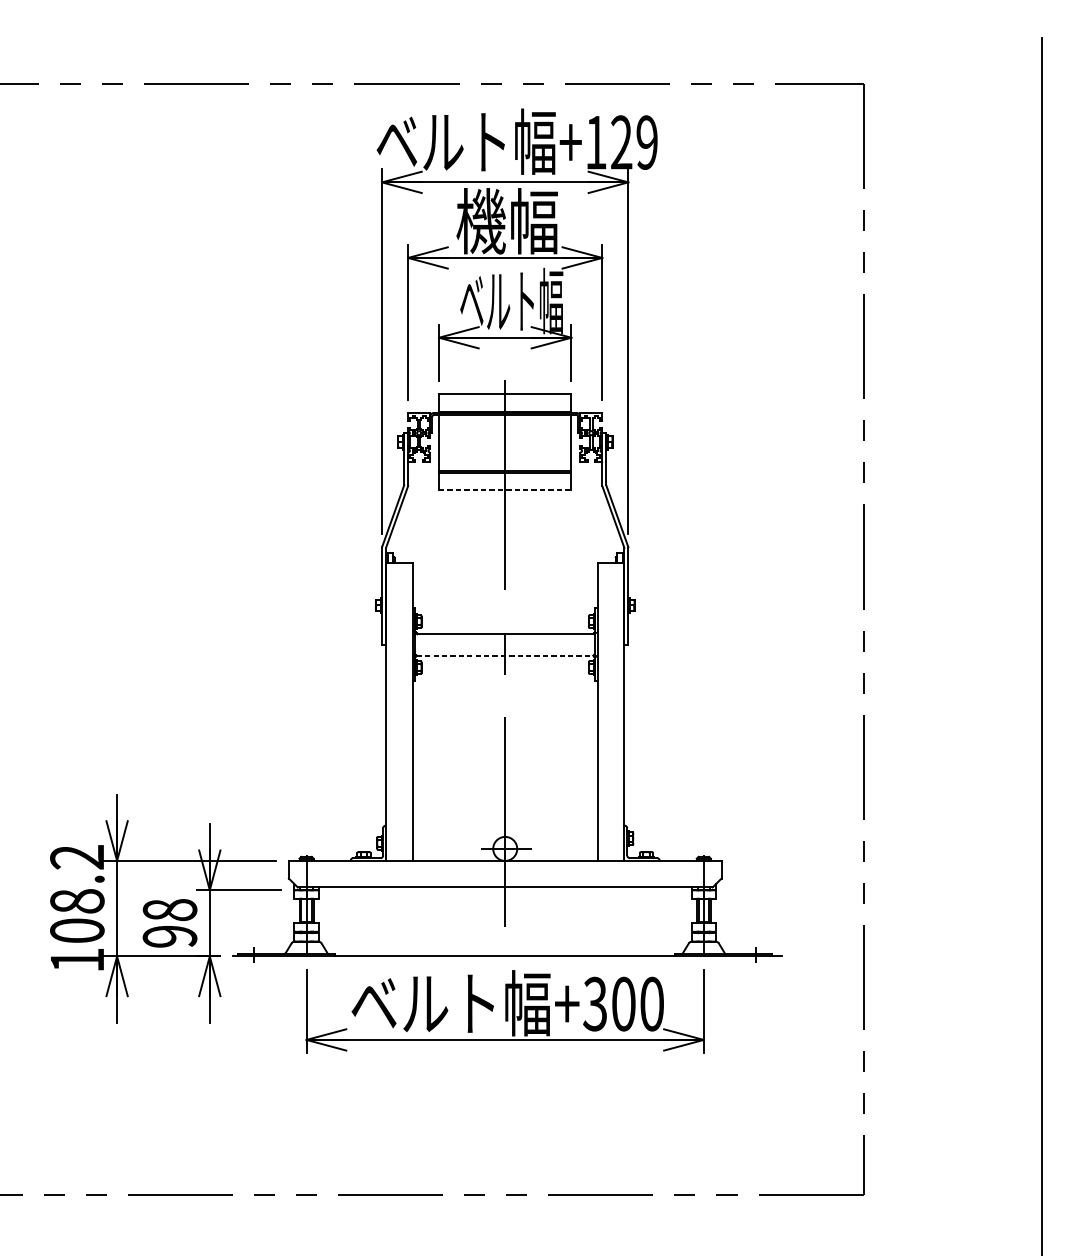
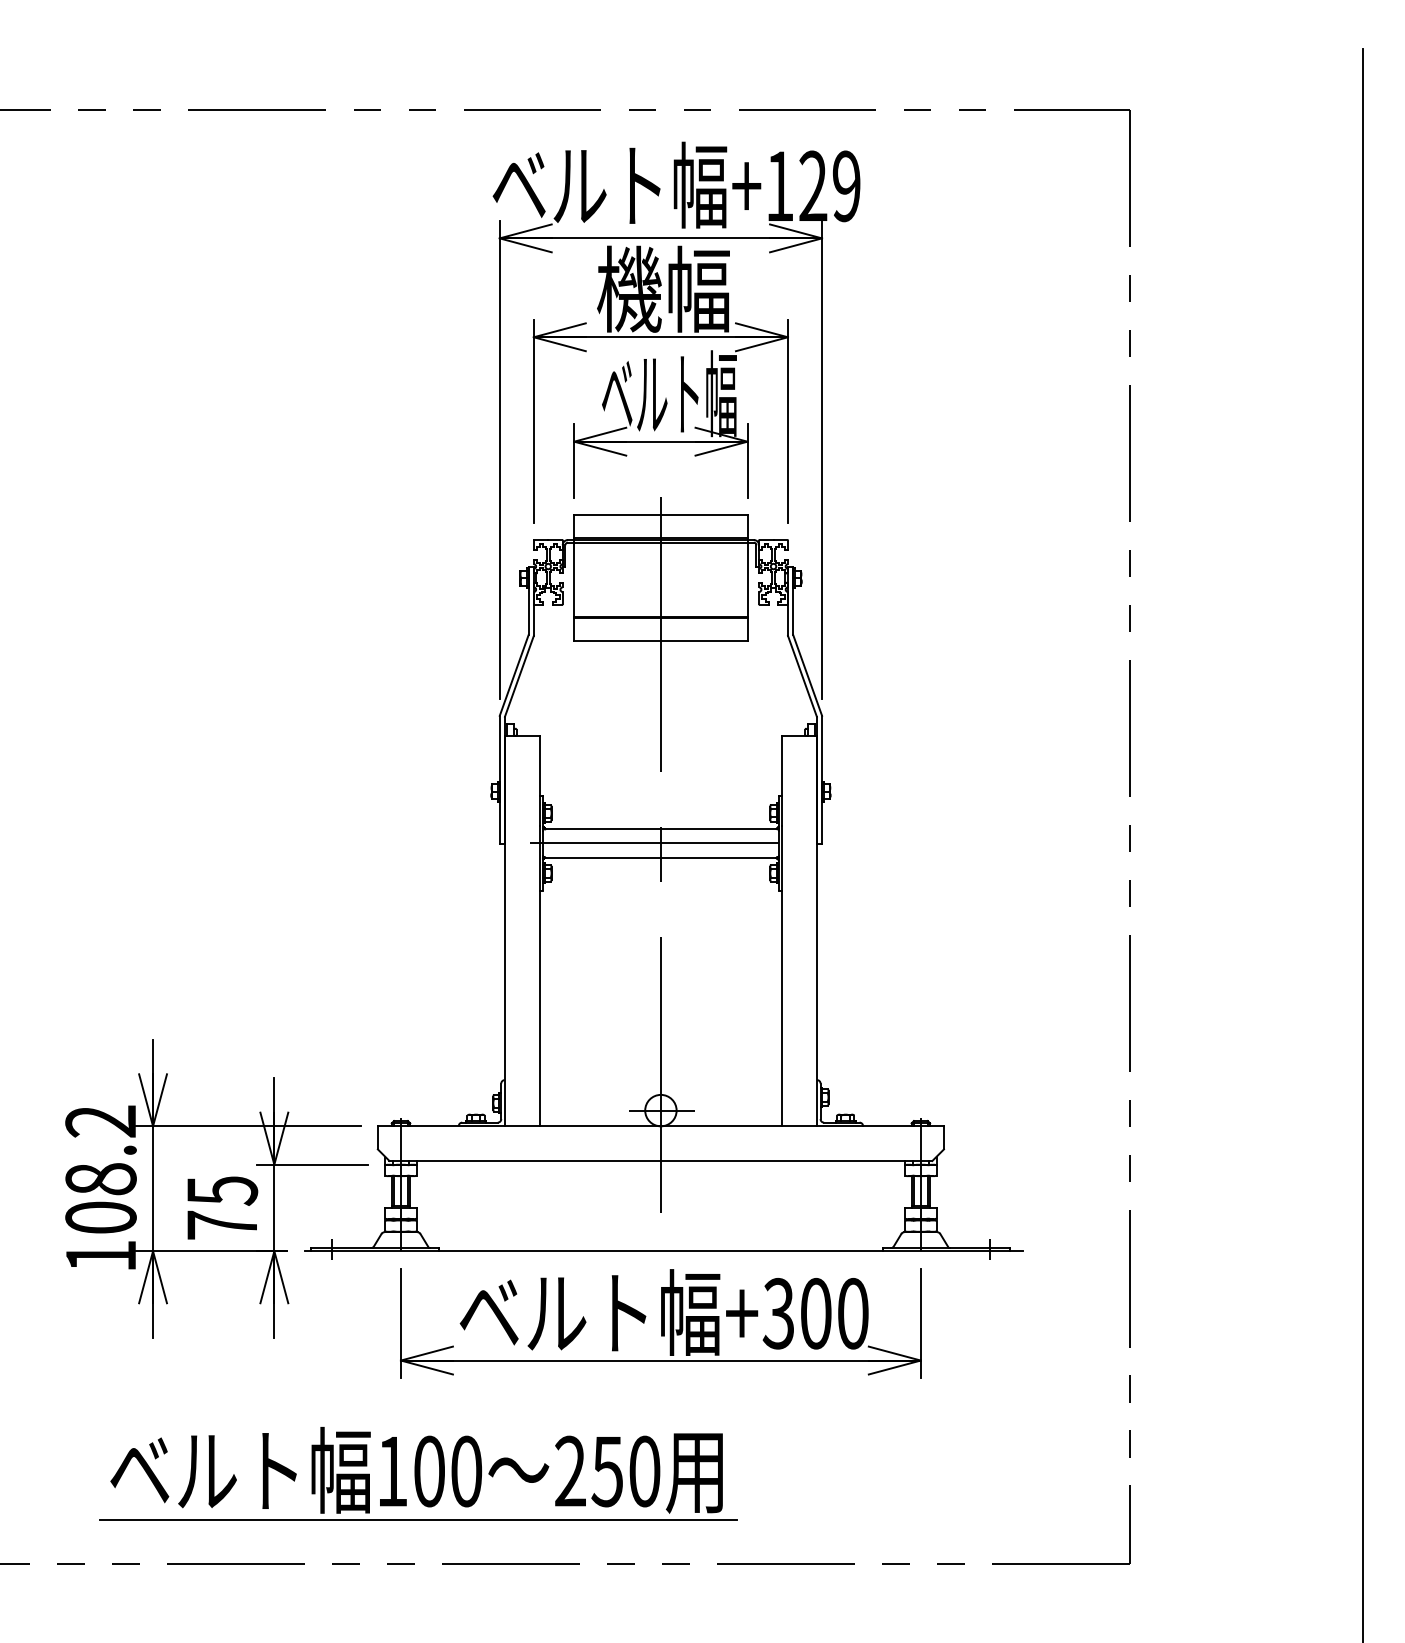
line: (504, 490) -> (660, 641), dashed -> solid
line: (499, 644) -> (653, 843), added
line: (505, 655) -> (661, 857), dashed -> solid
text: (170, 922) -> (222, 1207), 98 -> 75
part: (319, 1126) -> (418, 1473), added

